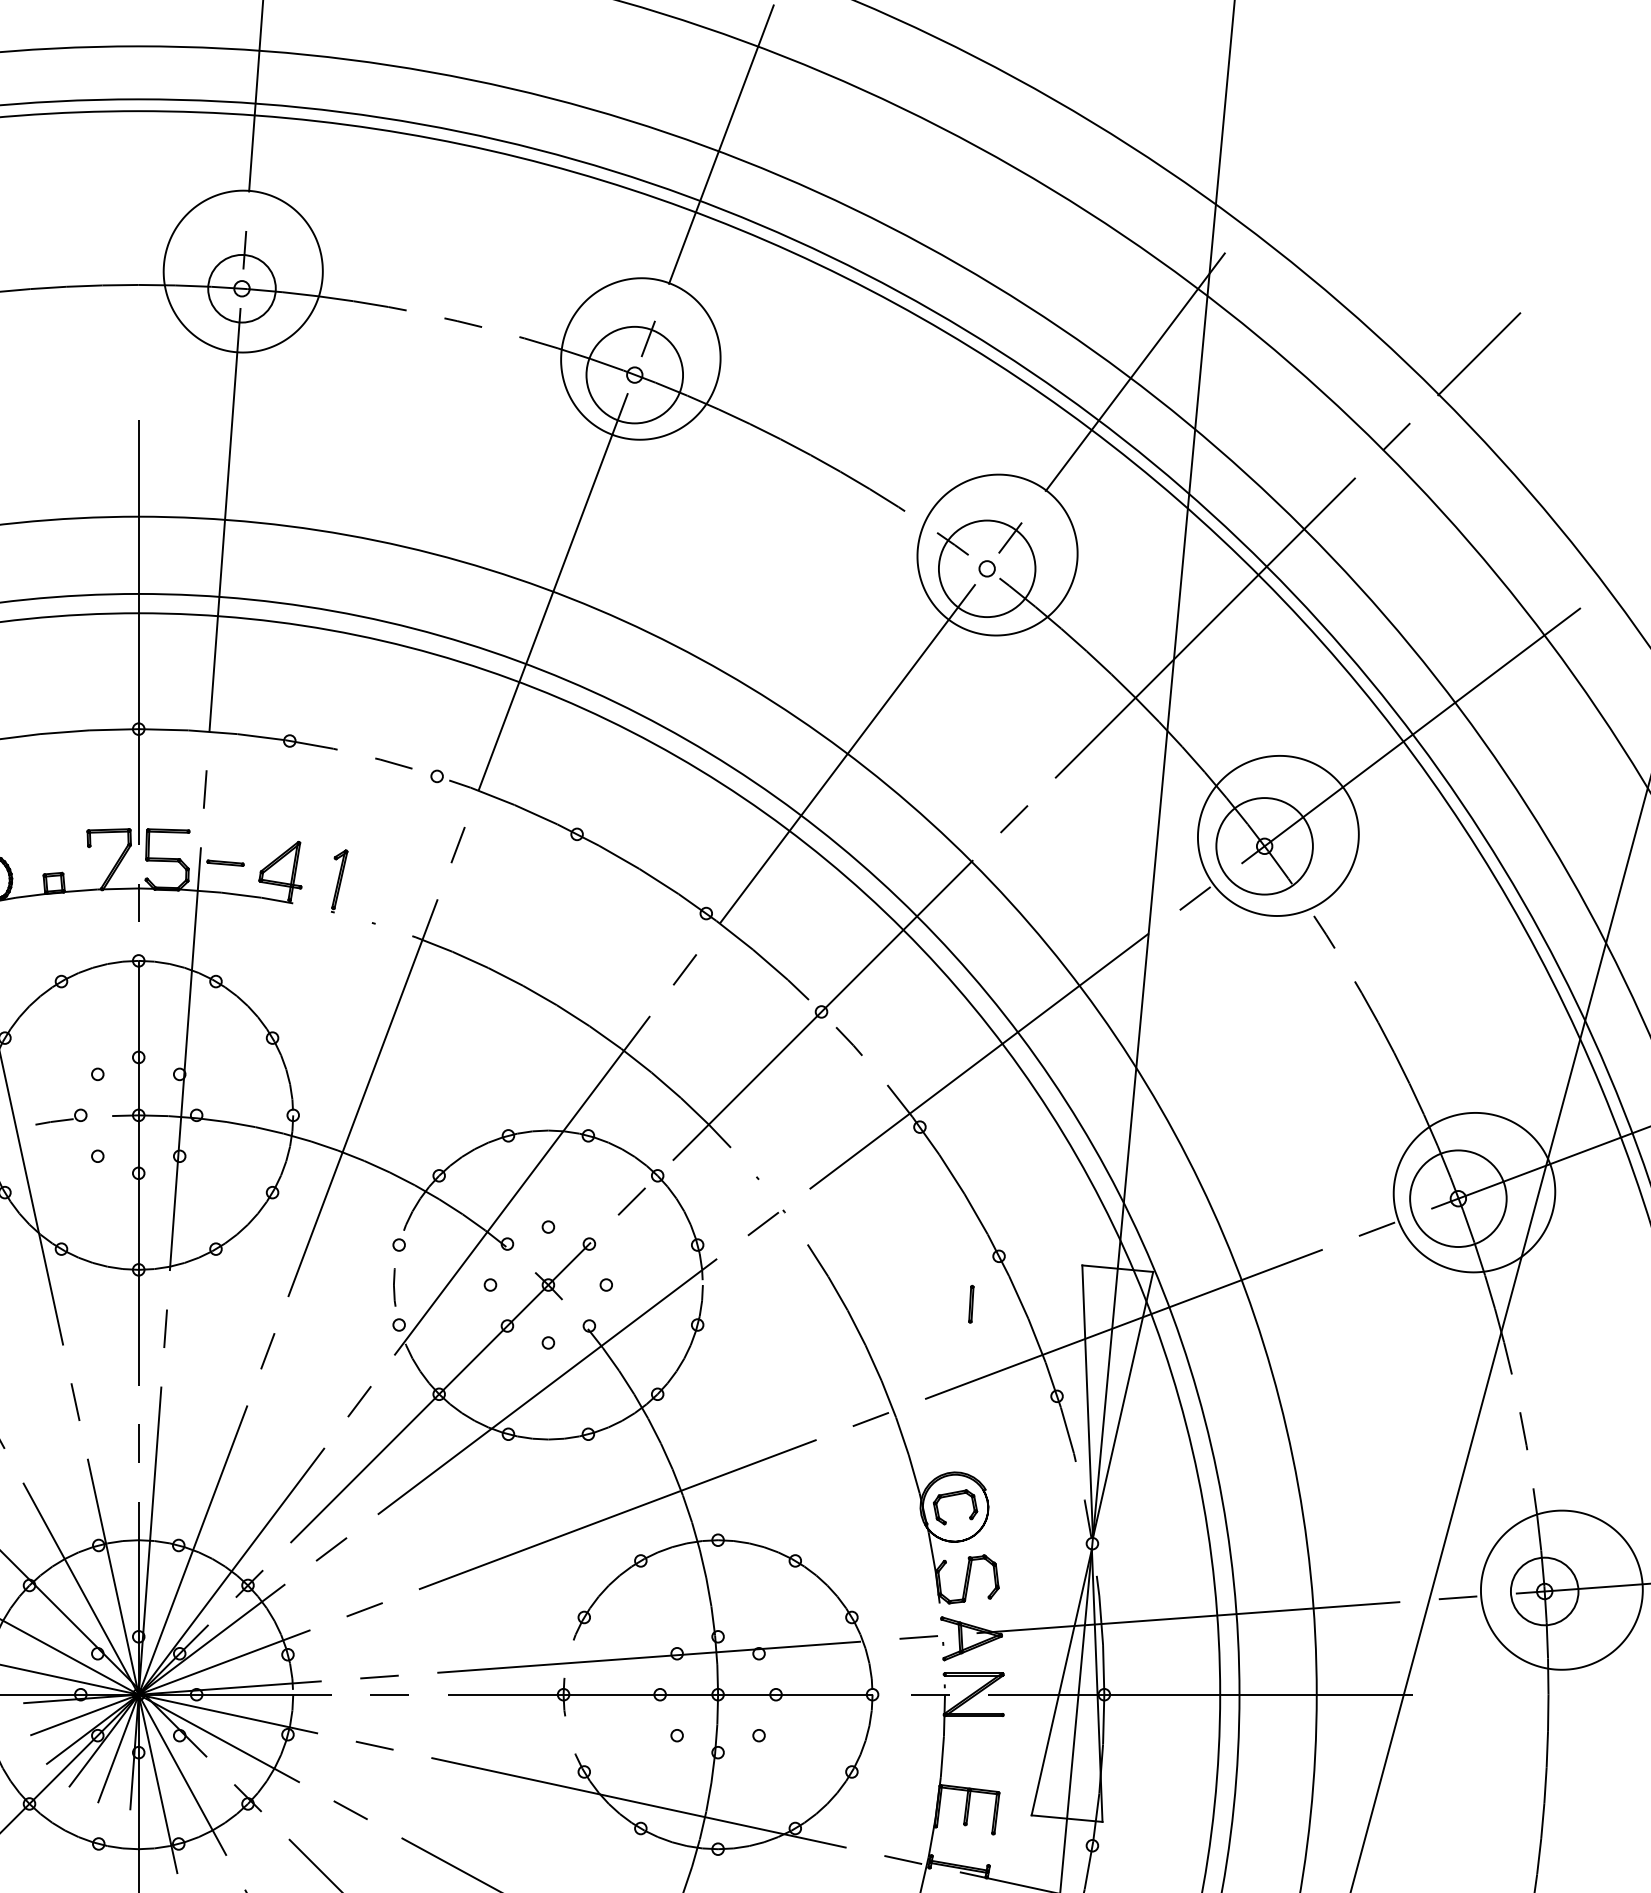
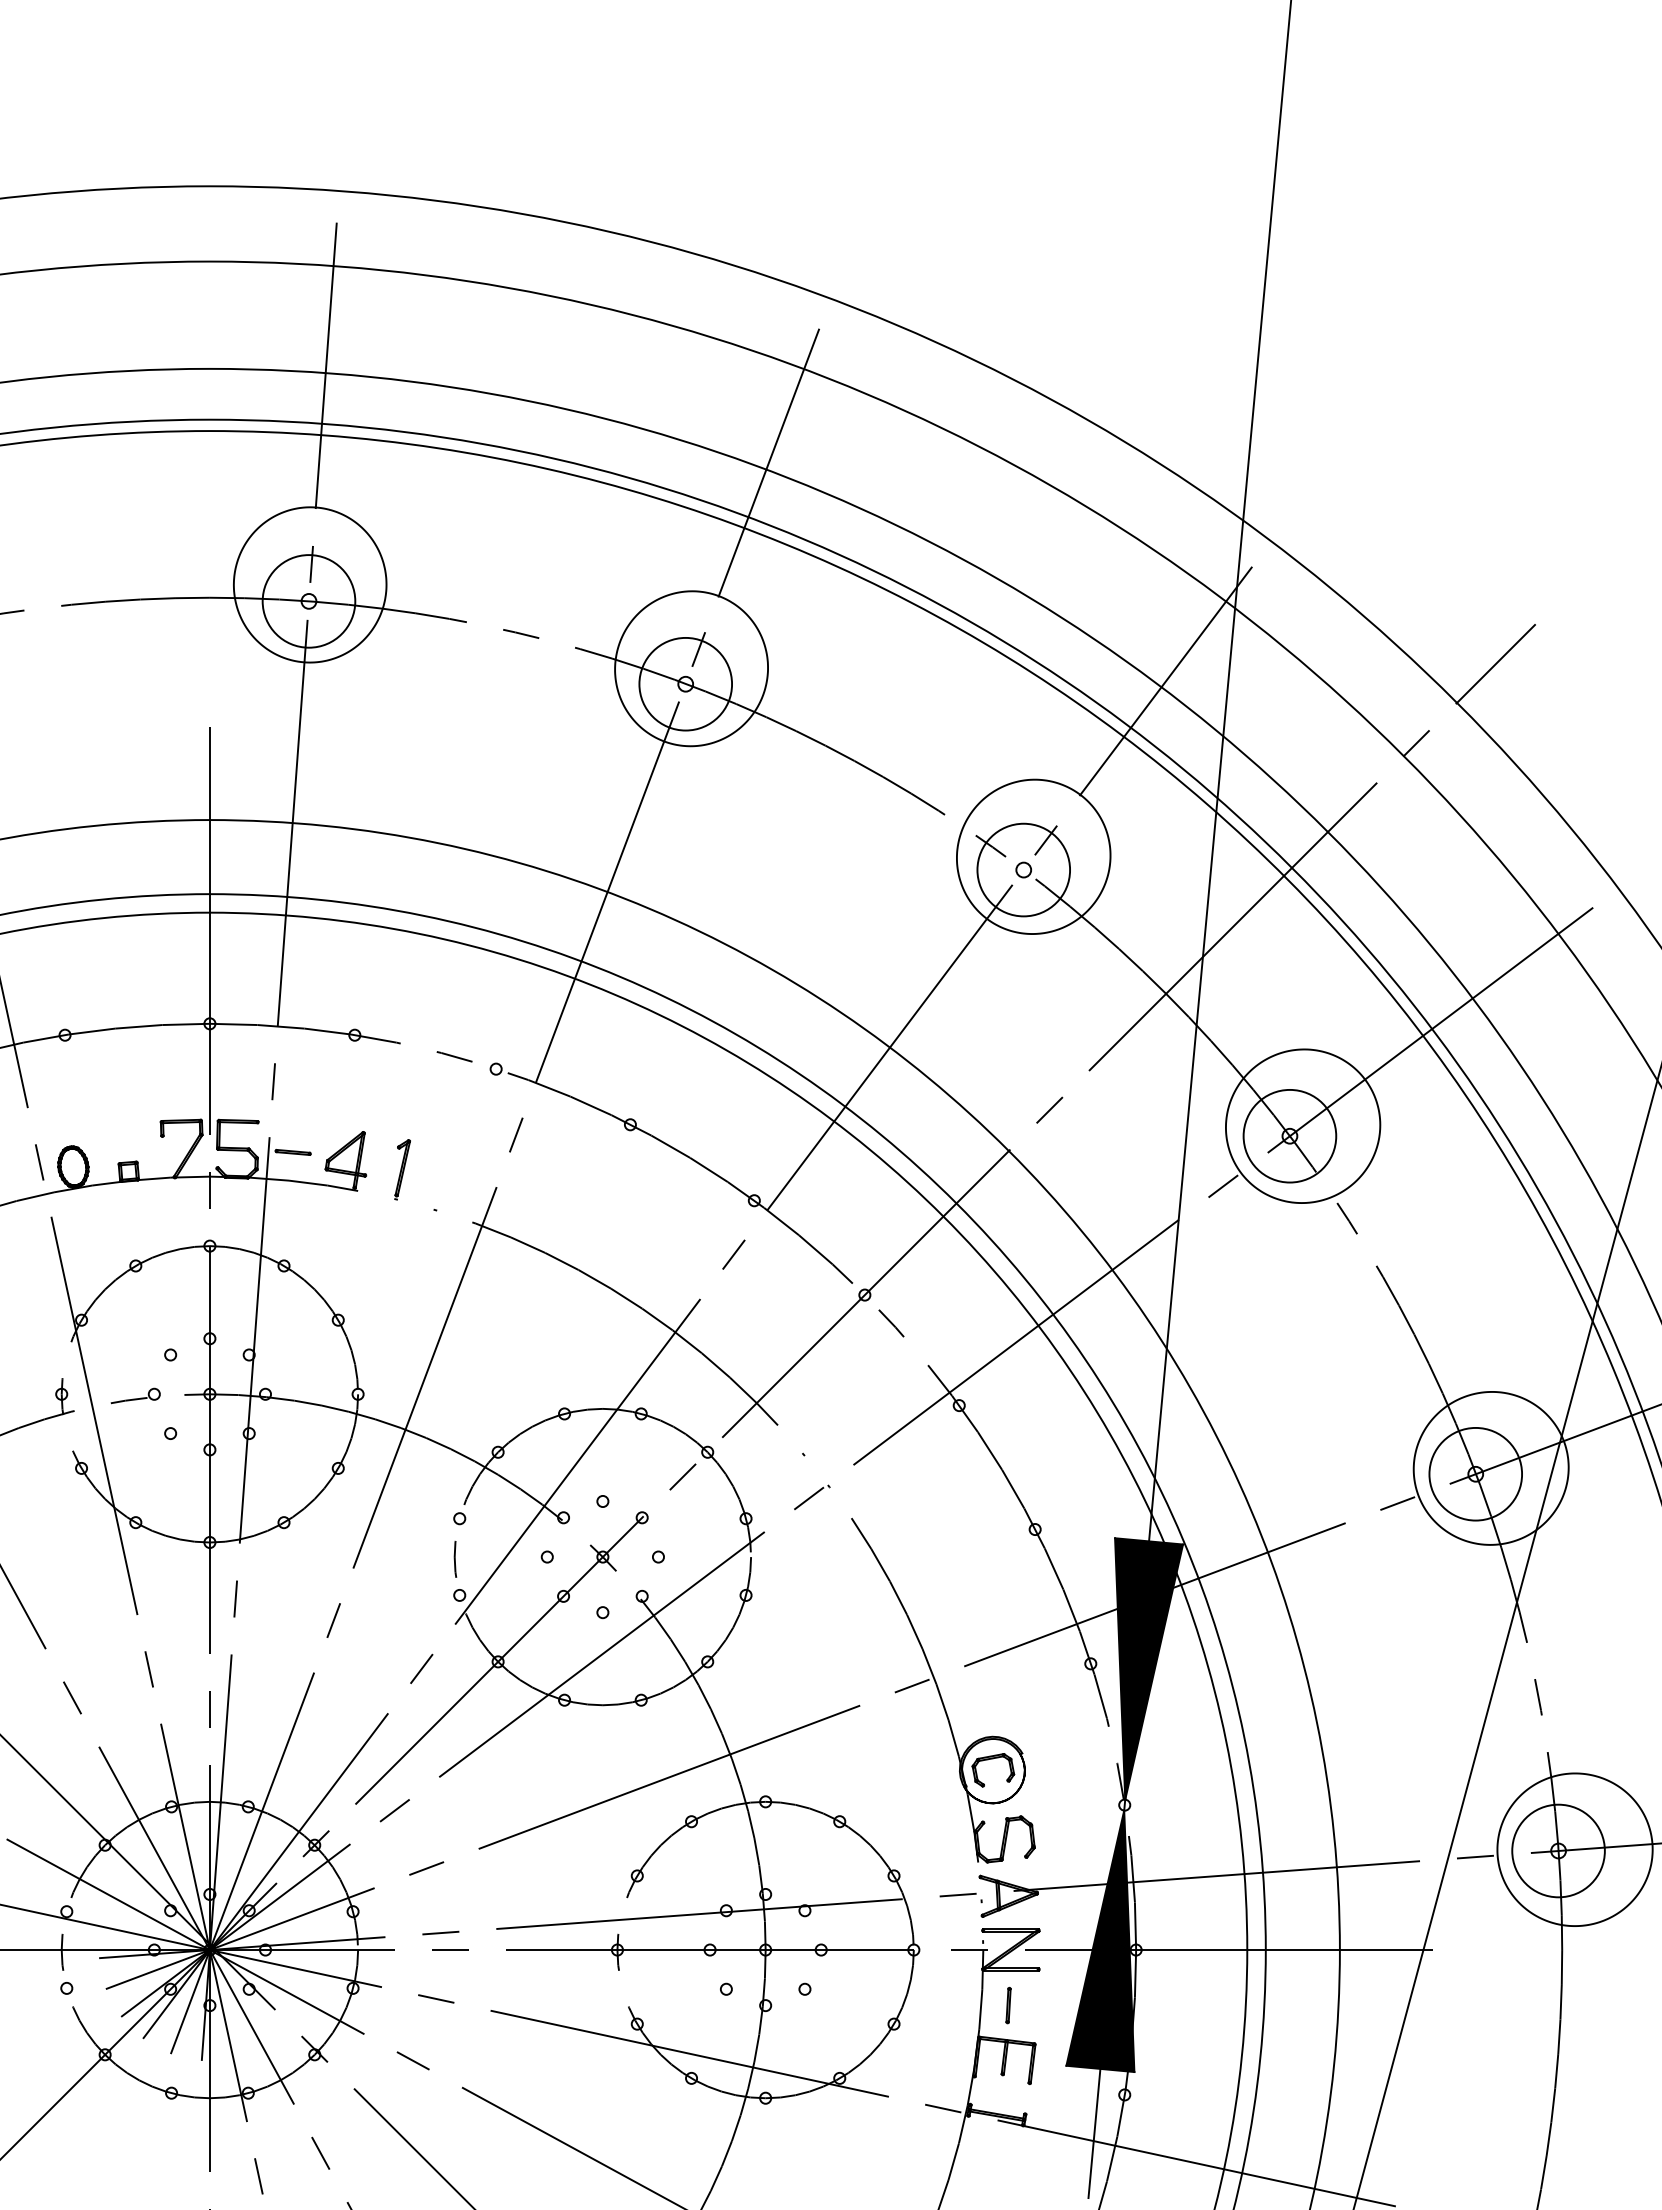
circle: (241, 288) -> (308, 601), size x1.43
part: (971, 1304) -> (1008, 2005), moved
fill: (1118, 1401) -> (1149, 1668), added
circle: (1544, 1590) -> (1558, 1850), size x1.43
fill: (1067, 1685) -> (1100, 1941), added

